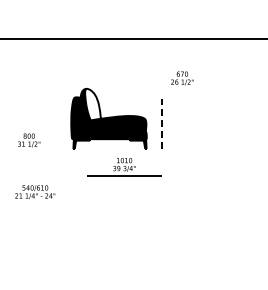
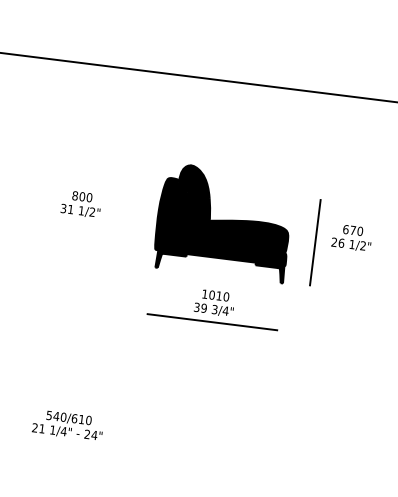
text: (182, 78) -> (352, 238), moved
fill: (92, 104) -> (198, 194), added
line: (161, 123) -> (314, 242), dashed -> solid
text: (29, 140) -> (81, 204), moved
part: (124, 167) -> (214, 307), moved
text: (35, 192) -> (68, 425), moved

